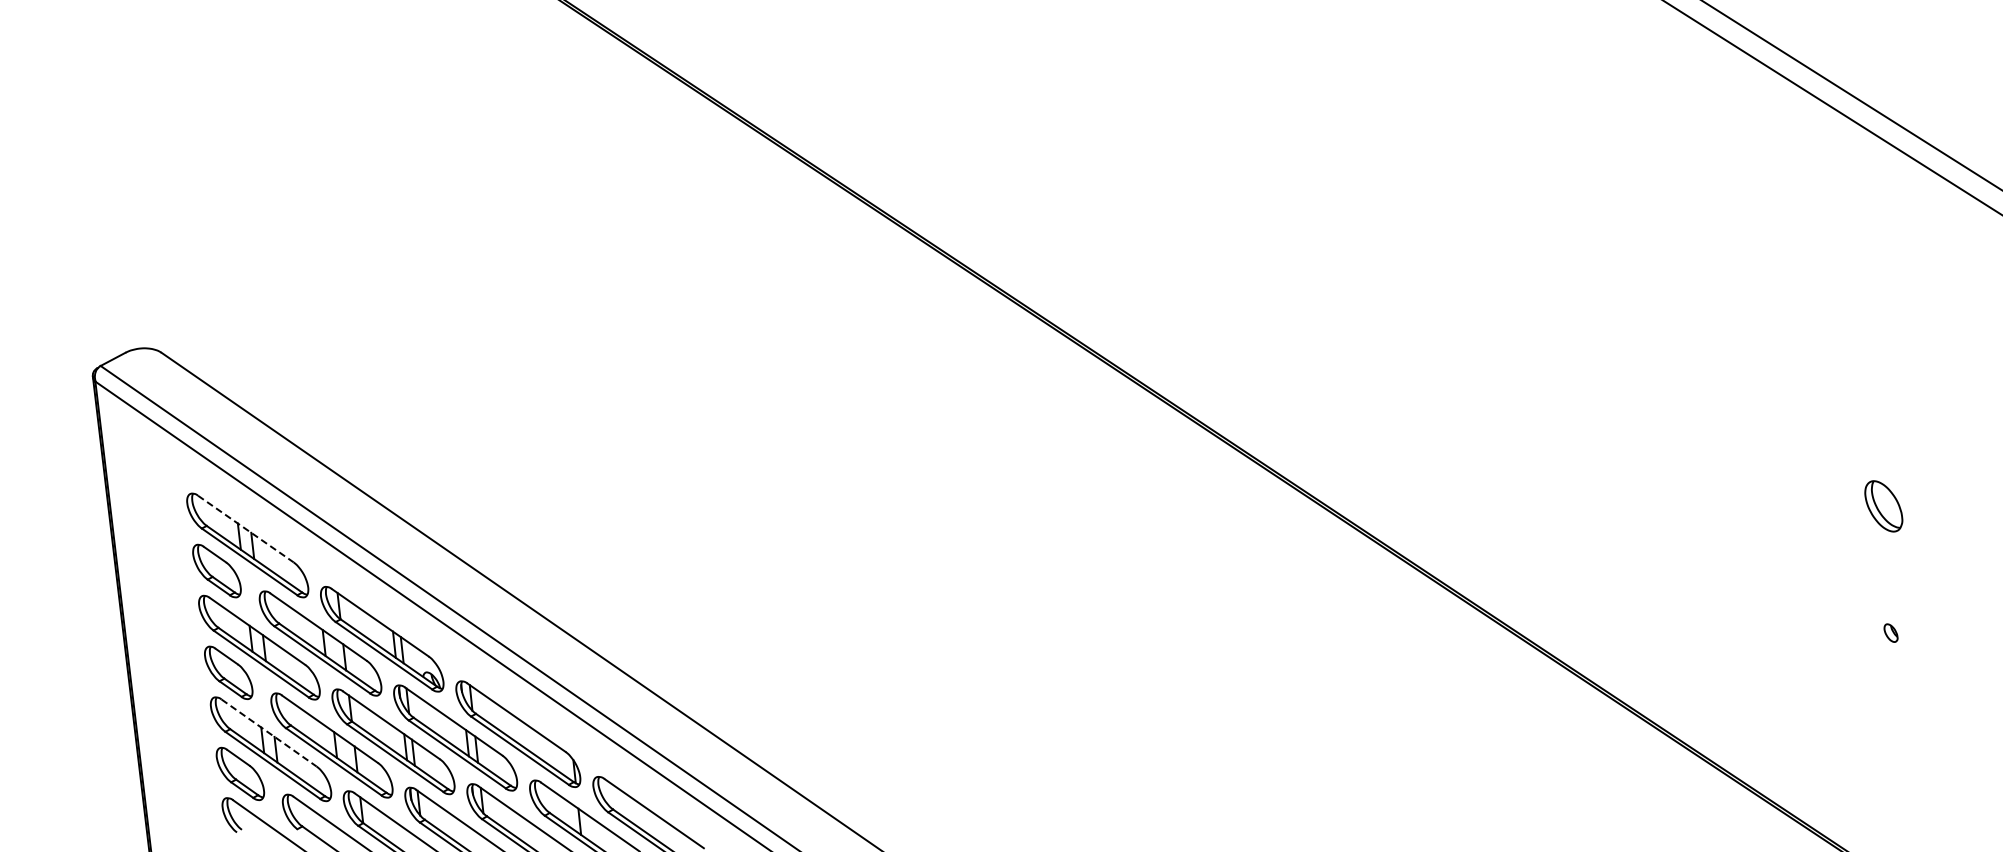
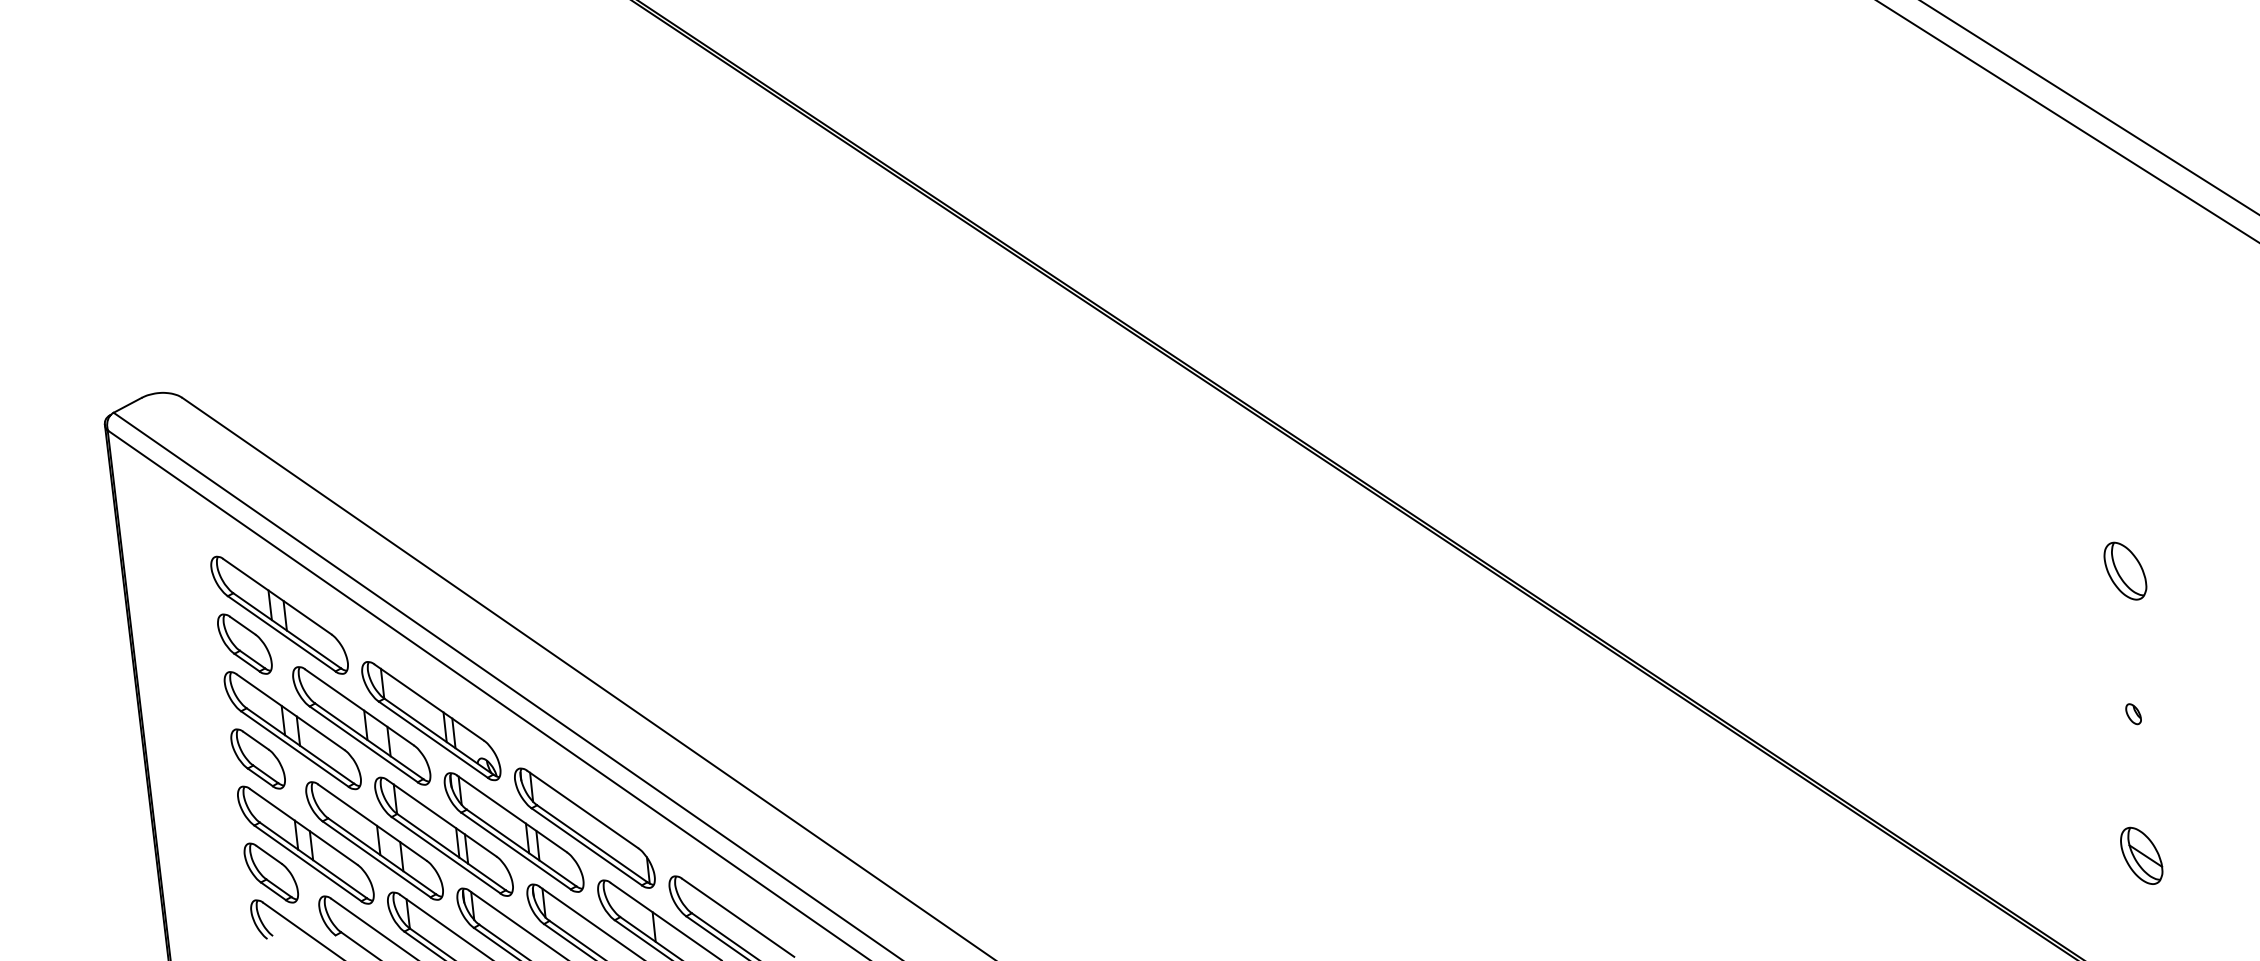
line: (246, 529) -> (278, 597), dashed -> solid
line: (269, 733) -> (304, 827), dashed -> solid
part: (1898, 758) -> (2141, 855), added

